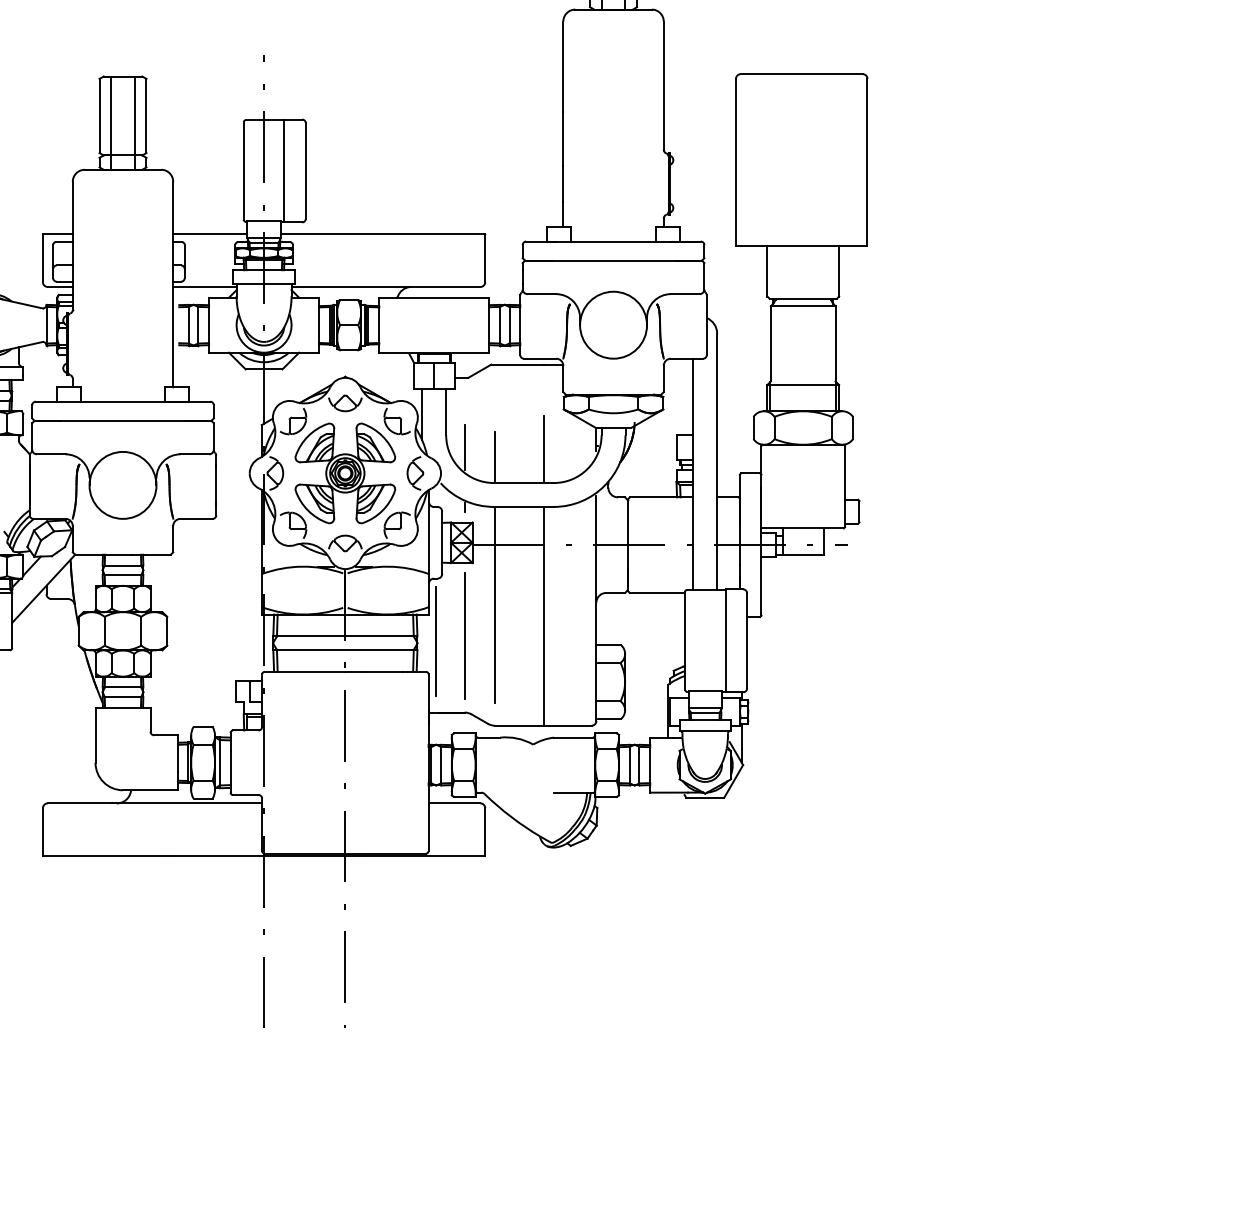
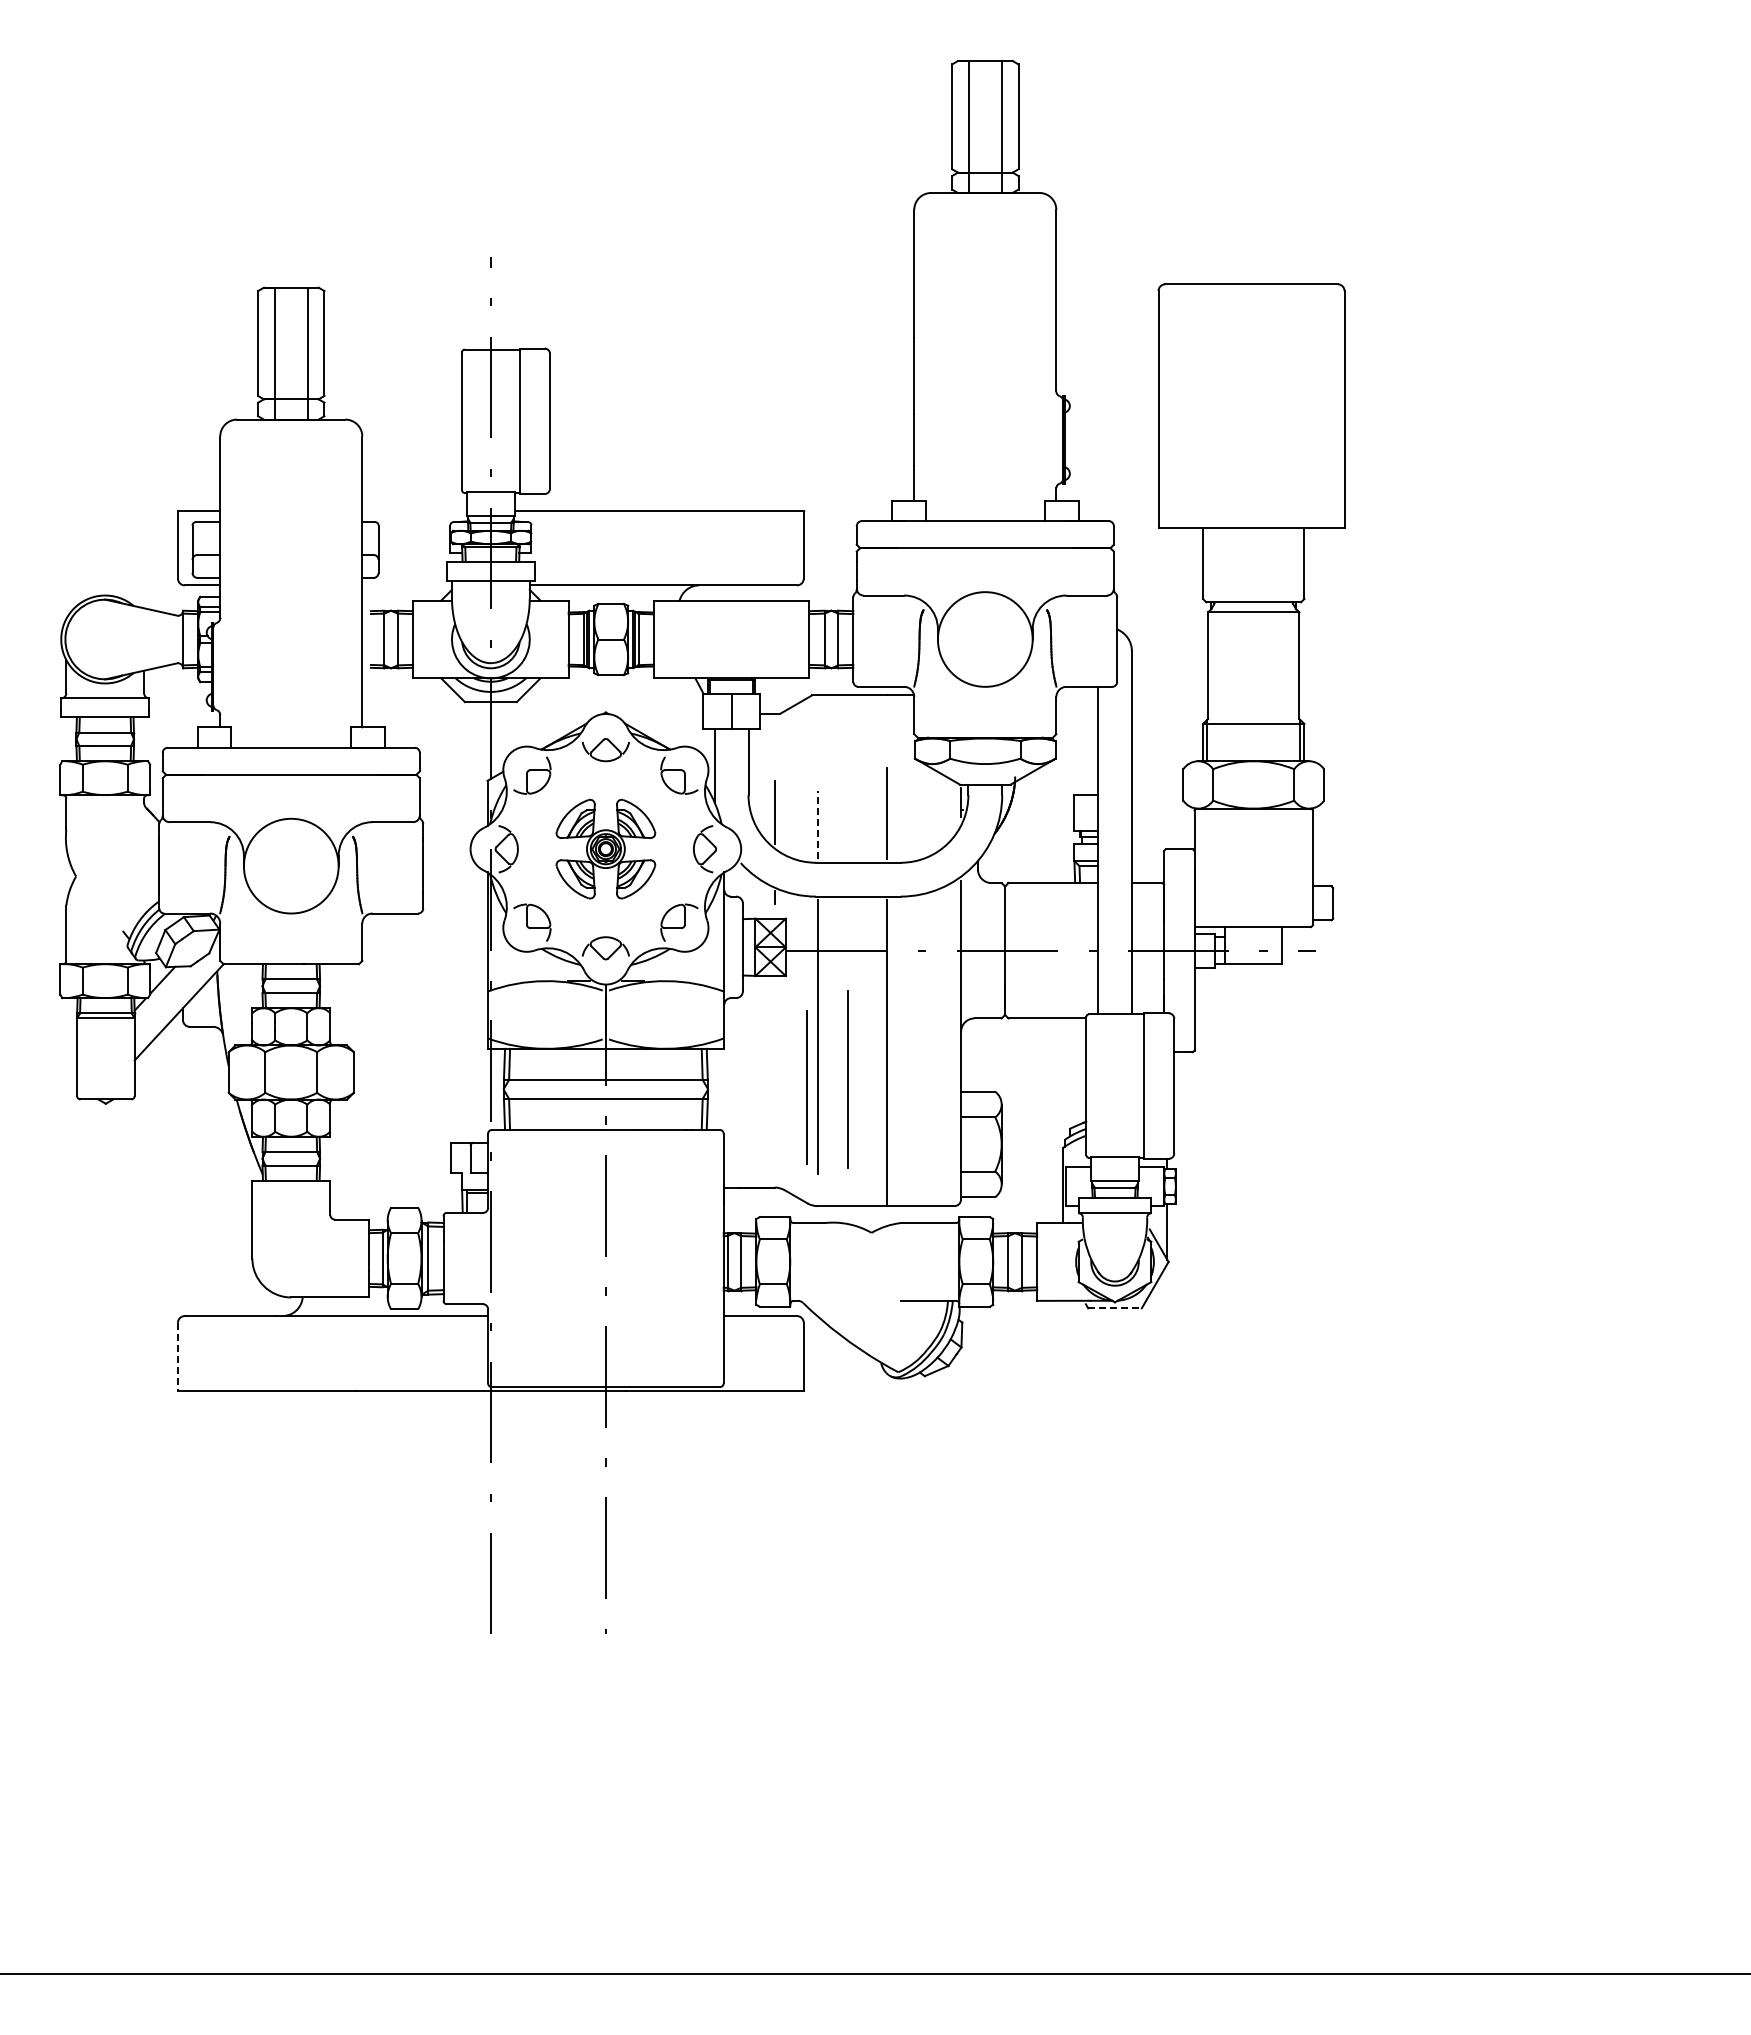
line: (210, 234) -> (414, 510), removed
line: (204, 287) -> (406, 585), removed
line: (494, 455) -> (817, 824), solid -> dashed
part: (345, 472) -> (605, 848), size x0.7
line: (464, 636) -> (847, 1079), moved
line: (435, 641) -> (806, 1087), moved
line: (705, 798) -> (1115, 1308), solid -> dashed
line: (42, 831) -> (177, 1356), solid -> dashed

